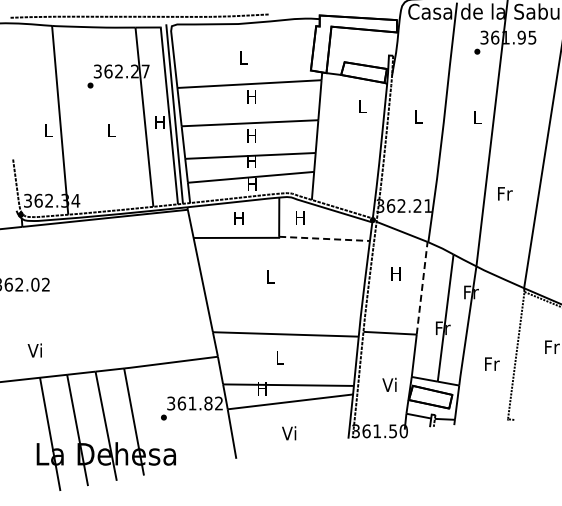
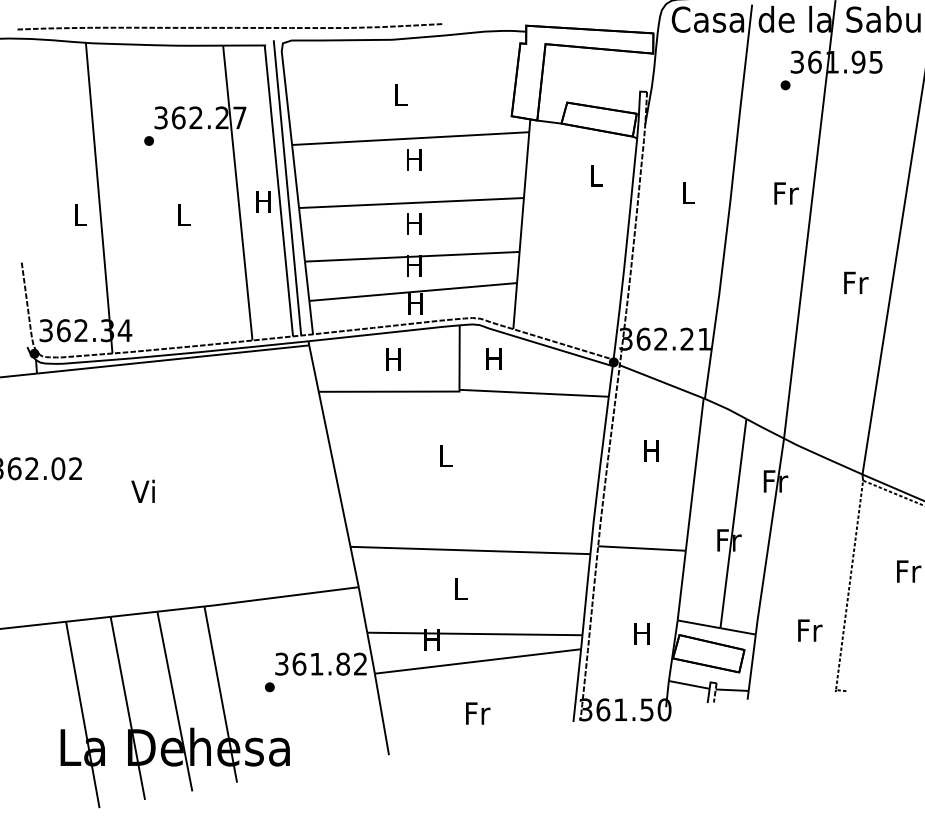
text: (477, 117) -> (785, 193), L -> Fr
text: (505, 193) -> (856, 282), moved
line: (325, 238) -> (535, 392), dashed -> solid
line: (422, 288) -> (695, 474), dashed -> solid
text: (34, 350) -> (142, 491), moved
text: (492, 363) -> (810, 629), moved
text: (389, 384) -> (641, 632), Vi -> H
text: (289, 433) -> (476, 713), Vi -> Fr

